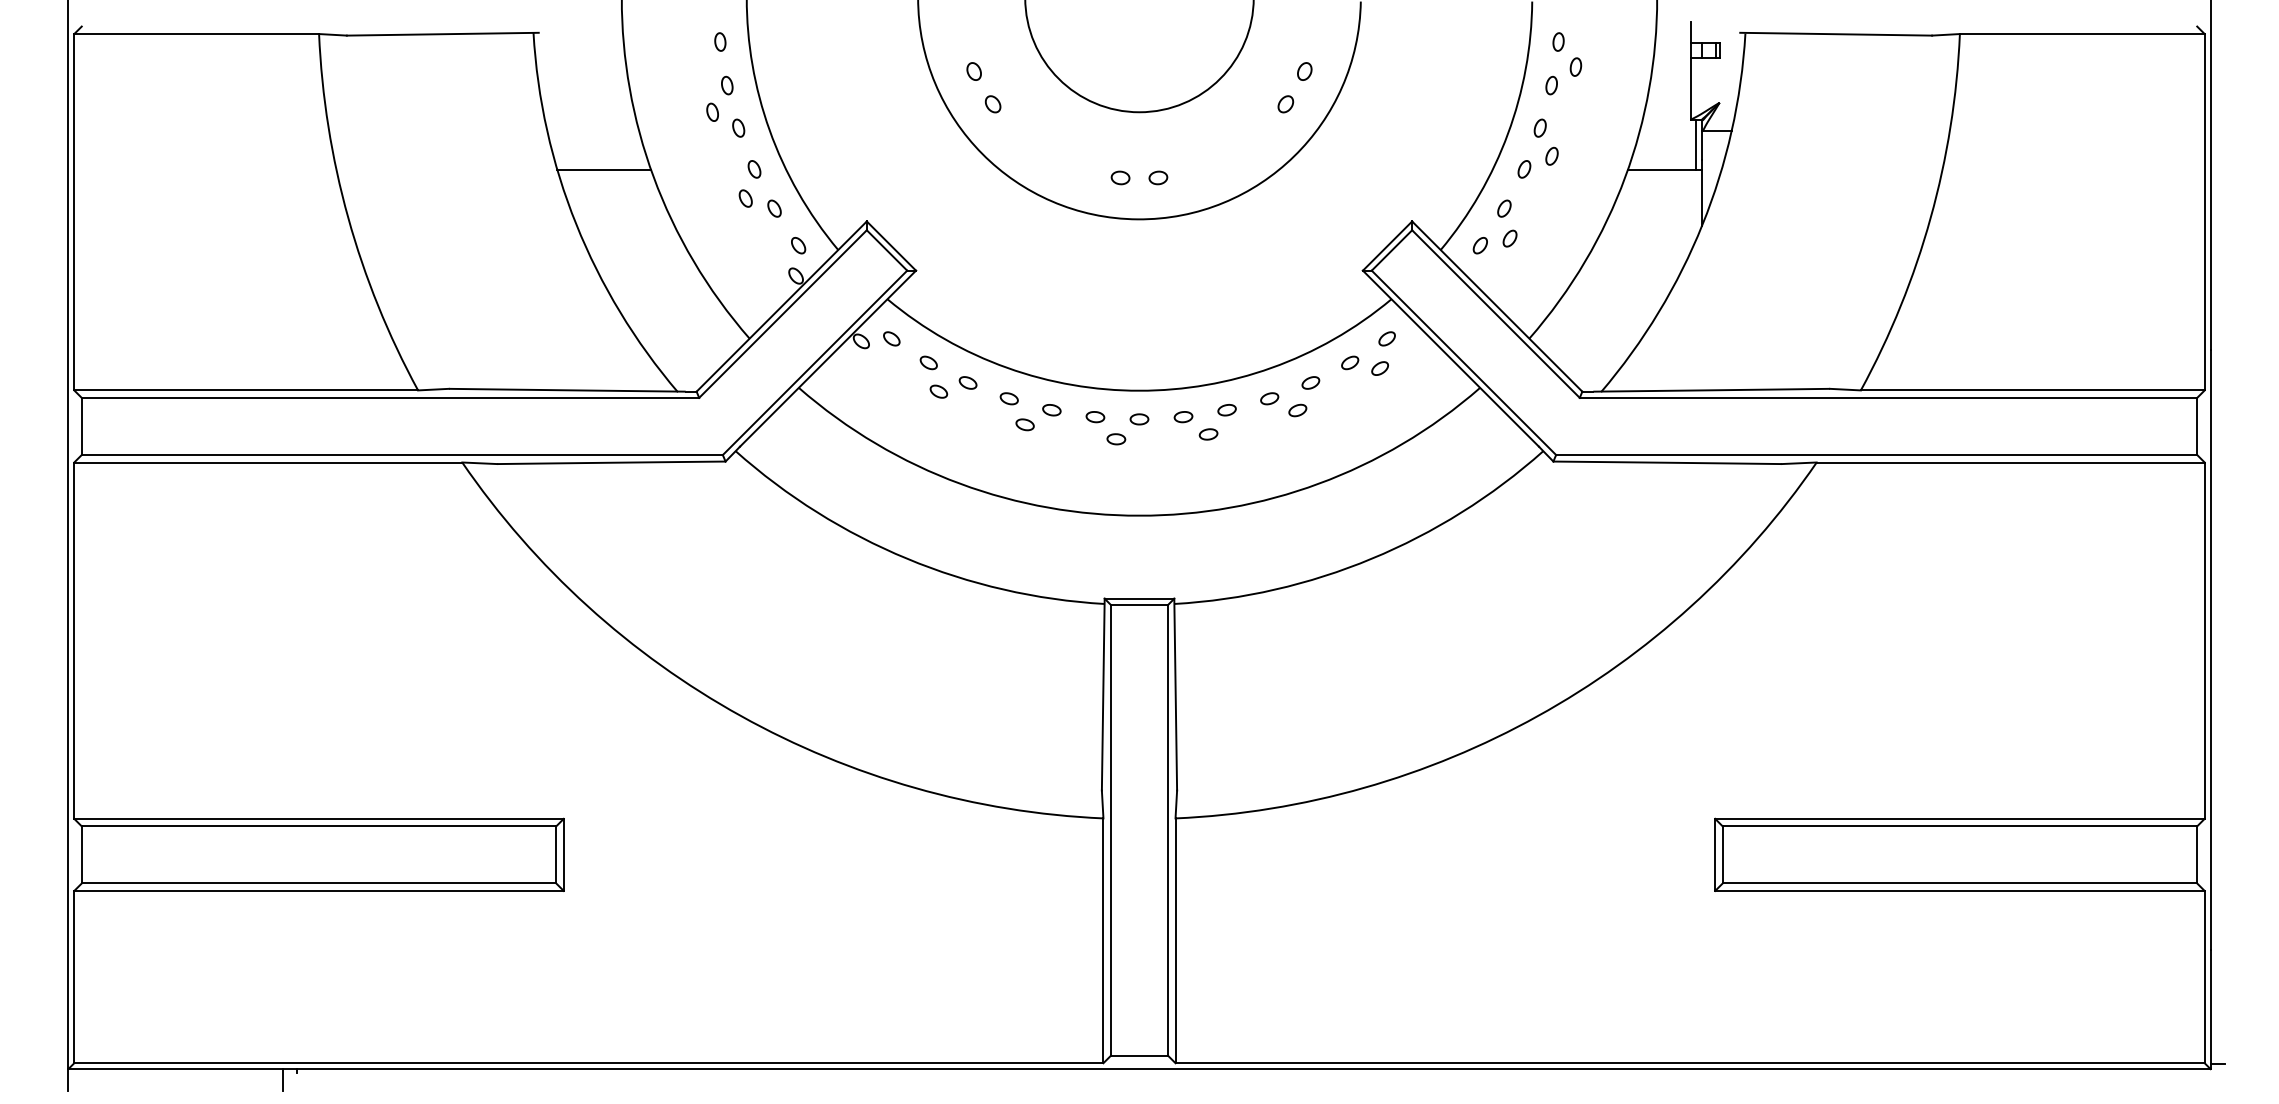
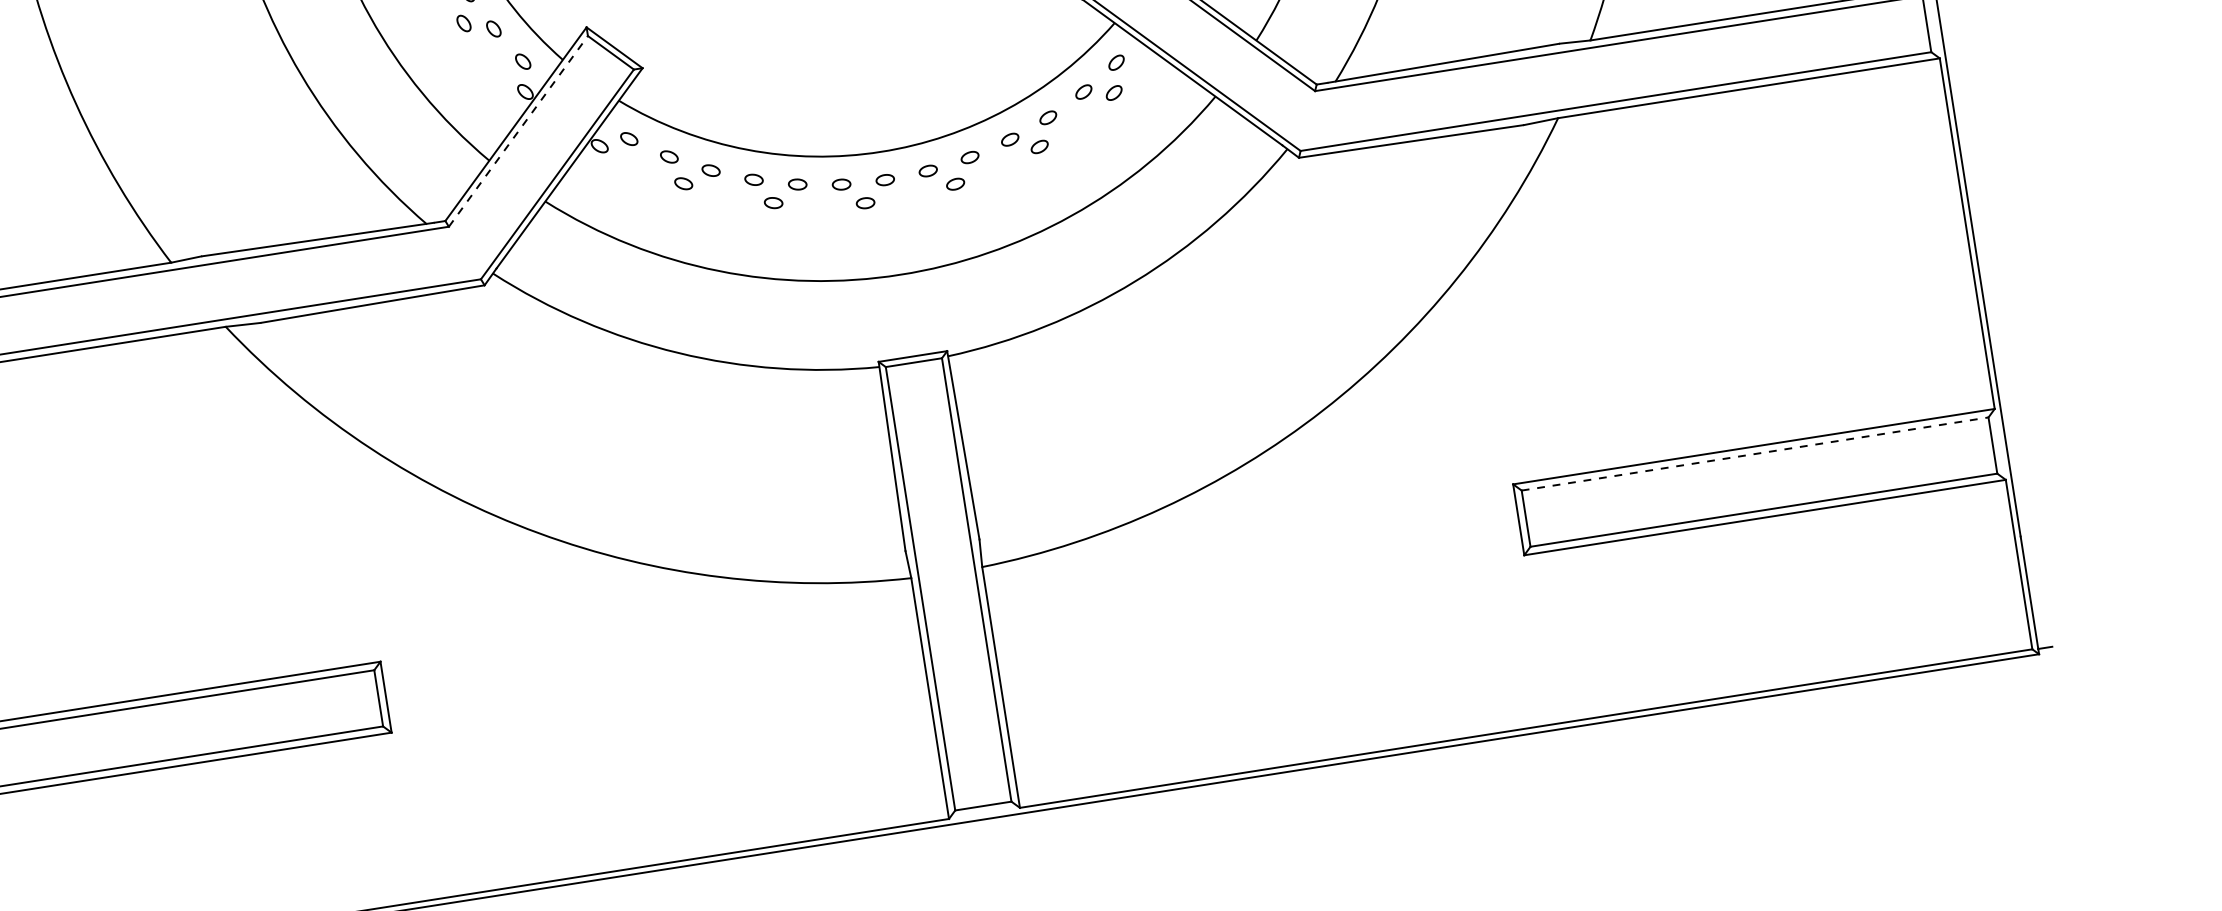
line: (604, 170) -> (320, 17), removed
line: (783, 314) -> (518, 131), solid -> dashed
line: (1960, 826) -> (1755, 454), solid -> dashed

